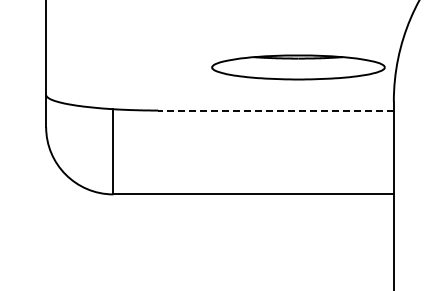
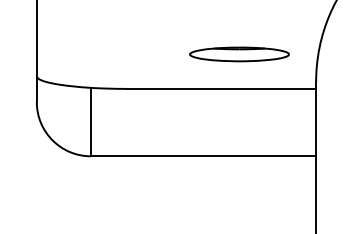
part: (298, 67) -> (239, 54), size x0.71
line: (276, 110) -> (221, 88), dashed -> solid

